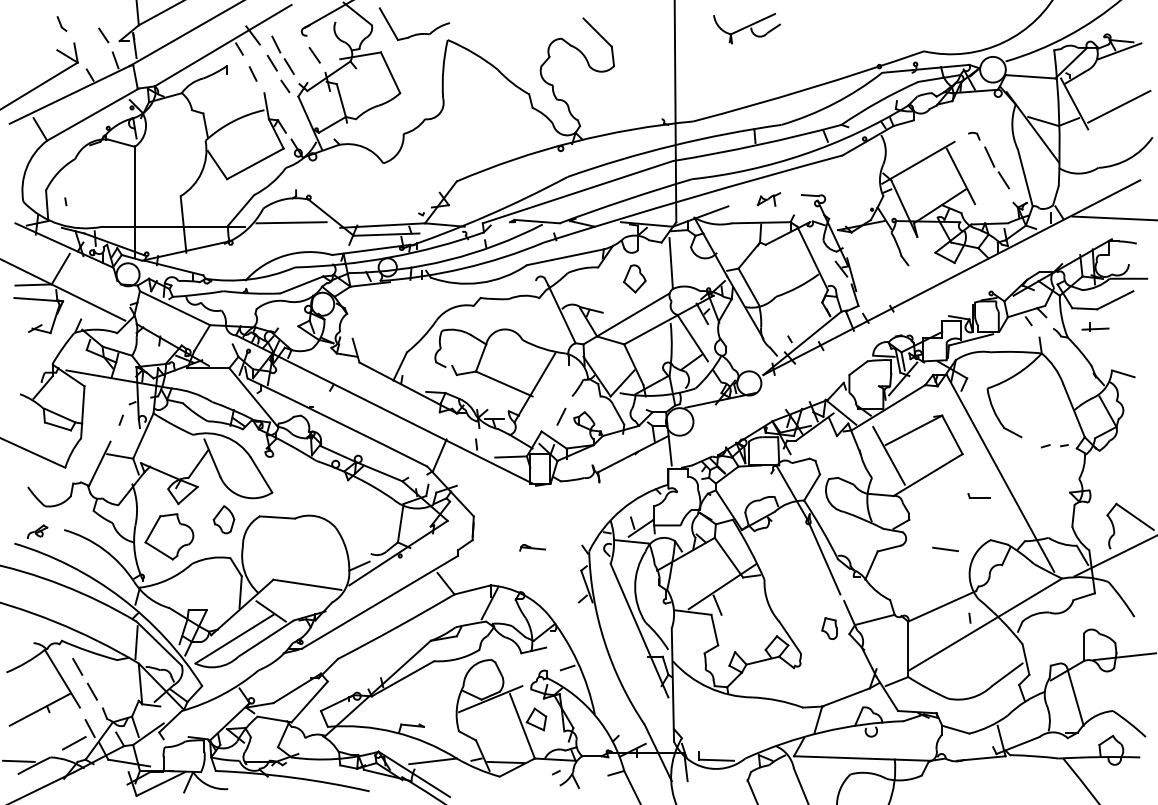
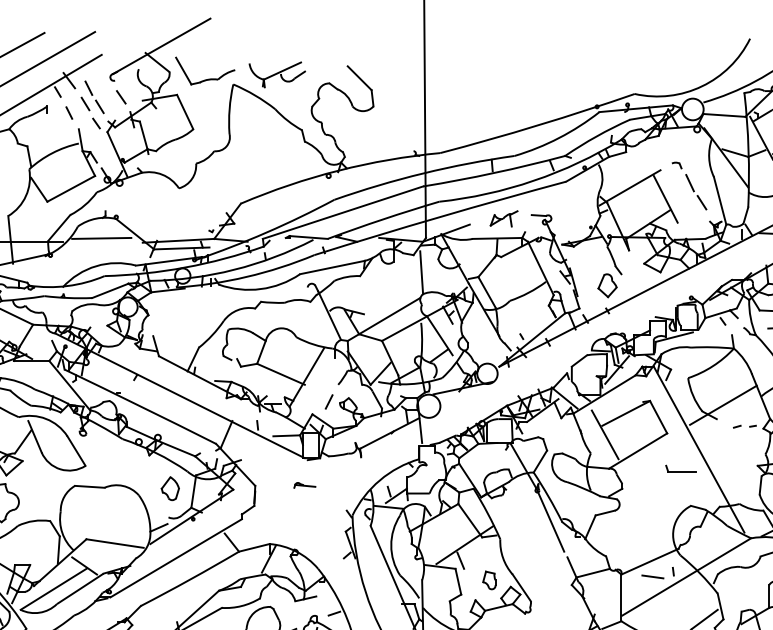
part: (746, 28) -> (276, 74), moved
part: (768, 199) -> (503, 218), size x1.43
part: (634, 278) -> (607, 285), moved
line: (1028, 420) -> (722, 405), added
part: (978, 495) -> (680, 468), size x1.67
part: (223, 519) -> (169, 488), moved
part: (532, 547) -> (304, 485), moved
line: (945, 549) -> (652, 576), moved
part: (829, 628) -> (489, 580), moved

